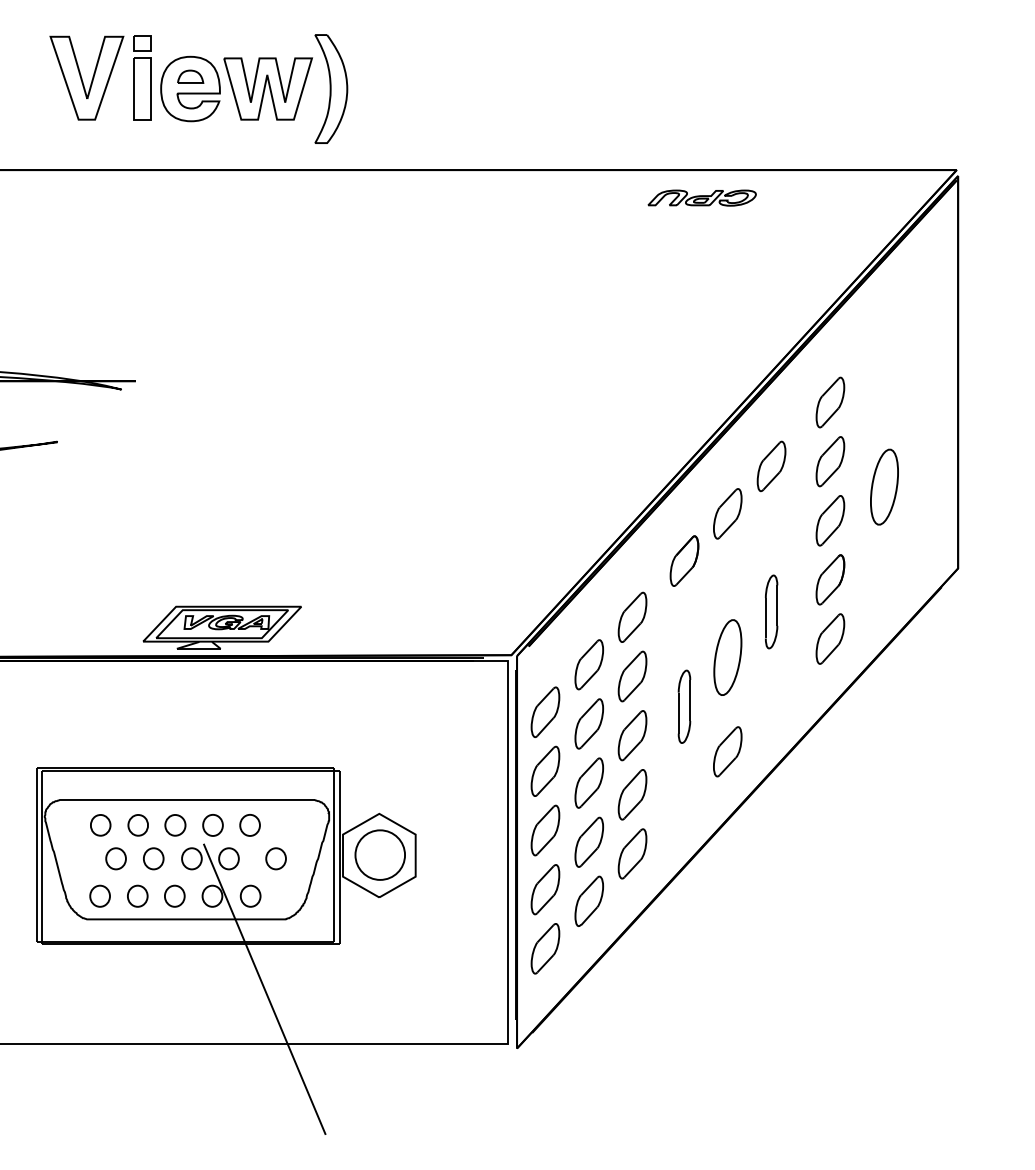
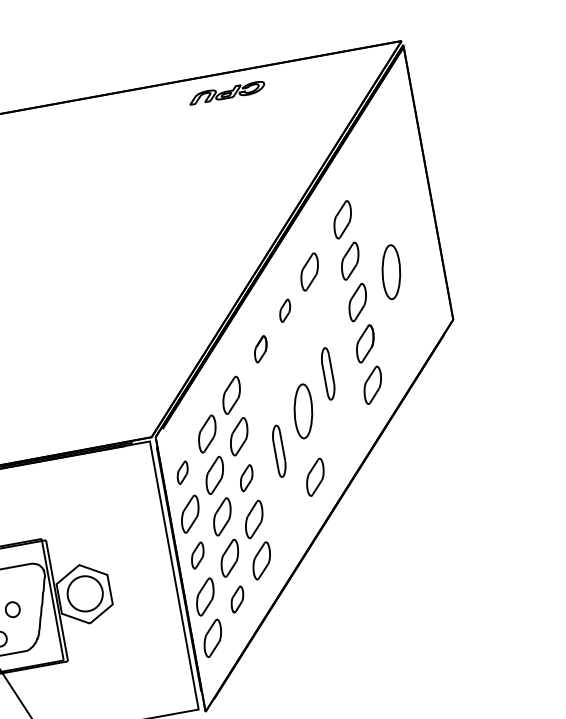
part: (727, 513) -> (284, 310), size x0.6
part: (684, 560) -> (260, 348), size x0.7
part: (545, 711) -> (182, 472), size x0.6
part: (632, 735) -> (246, 478), size x0.7
part: (545, 830) -> (197, 555), size x0.7
part: (589, 900) -> (237, 598), size x0.7

